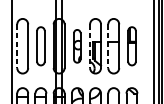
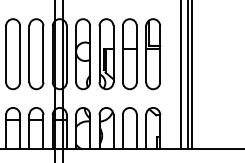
line: (17, 46) -> (6, 54), dashed -> solid
part: (40, 46) -> (36, 54), size x1.43
part: (76, 46) -> (82, 54), size x1.67
line: (90, 46) -> (99, 54), dashed -> solid
line: (108, 46) -> (122, 54), dashed -> solid
part: (132, 46) -> (153, 54), size x1.43

